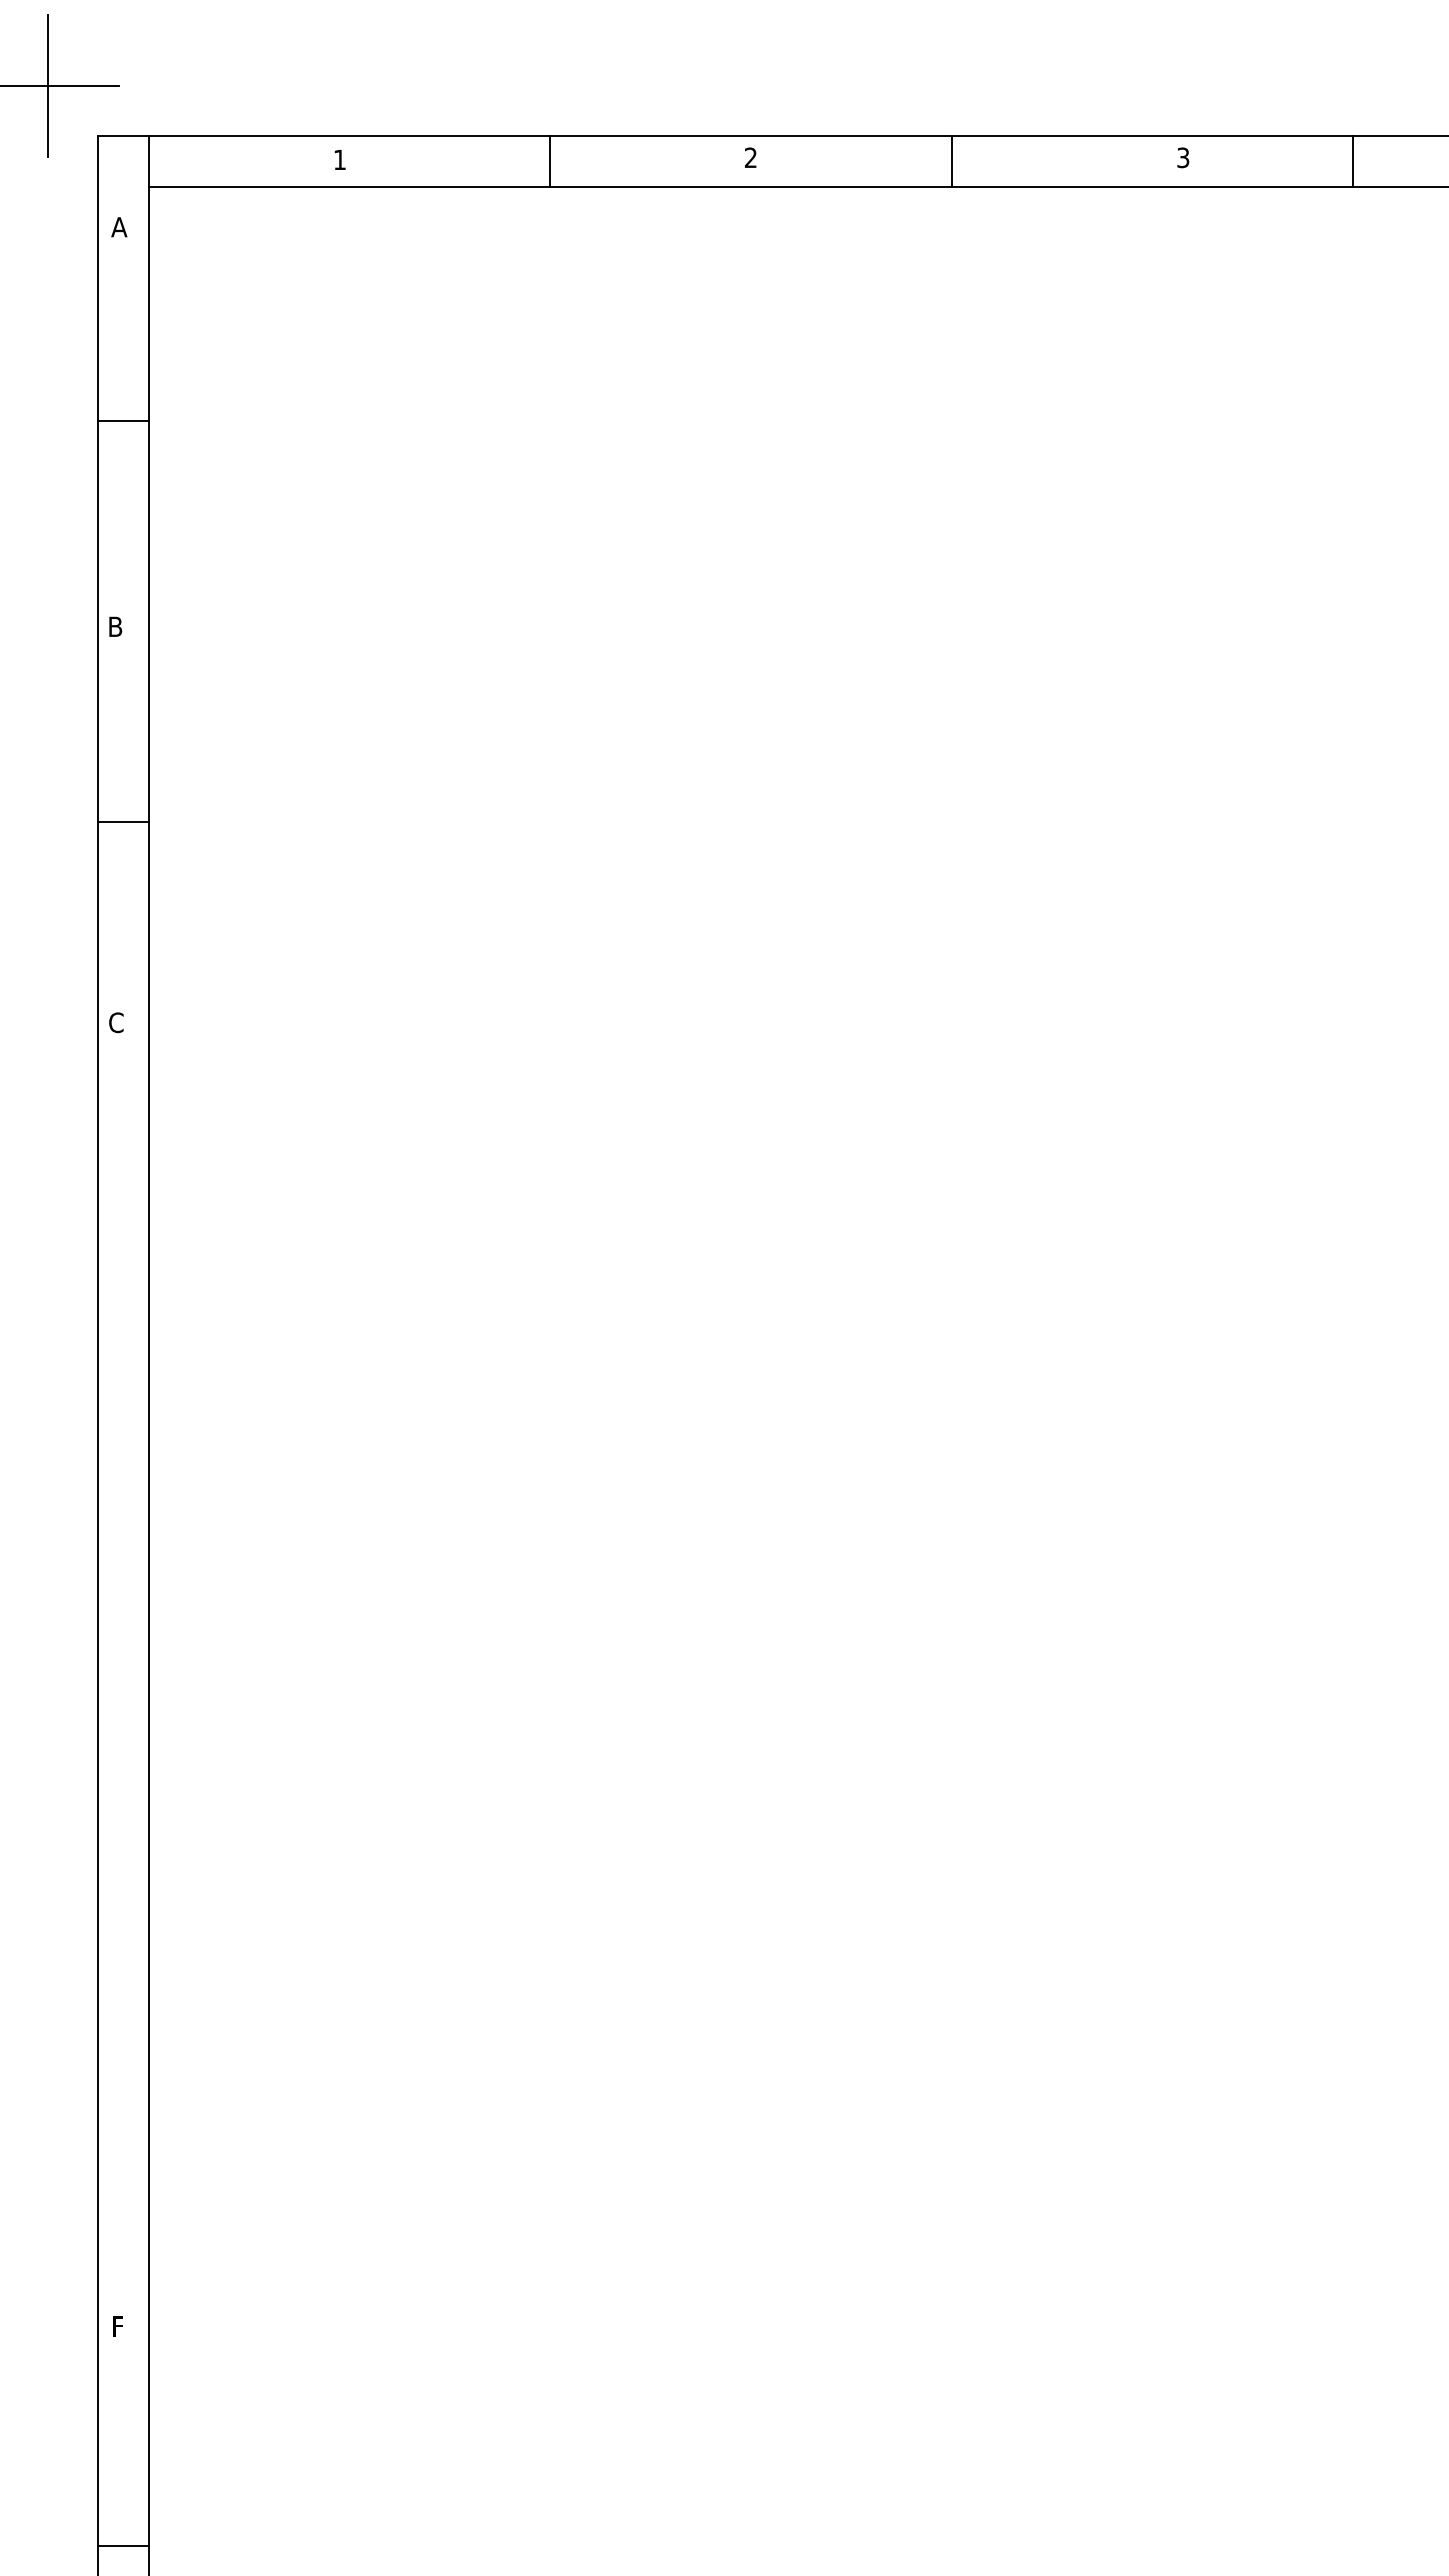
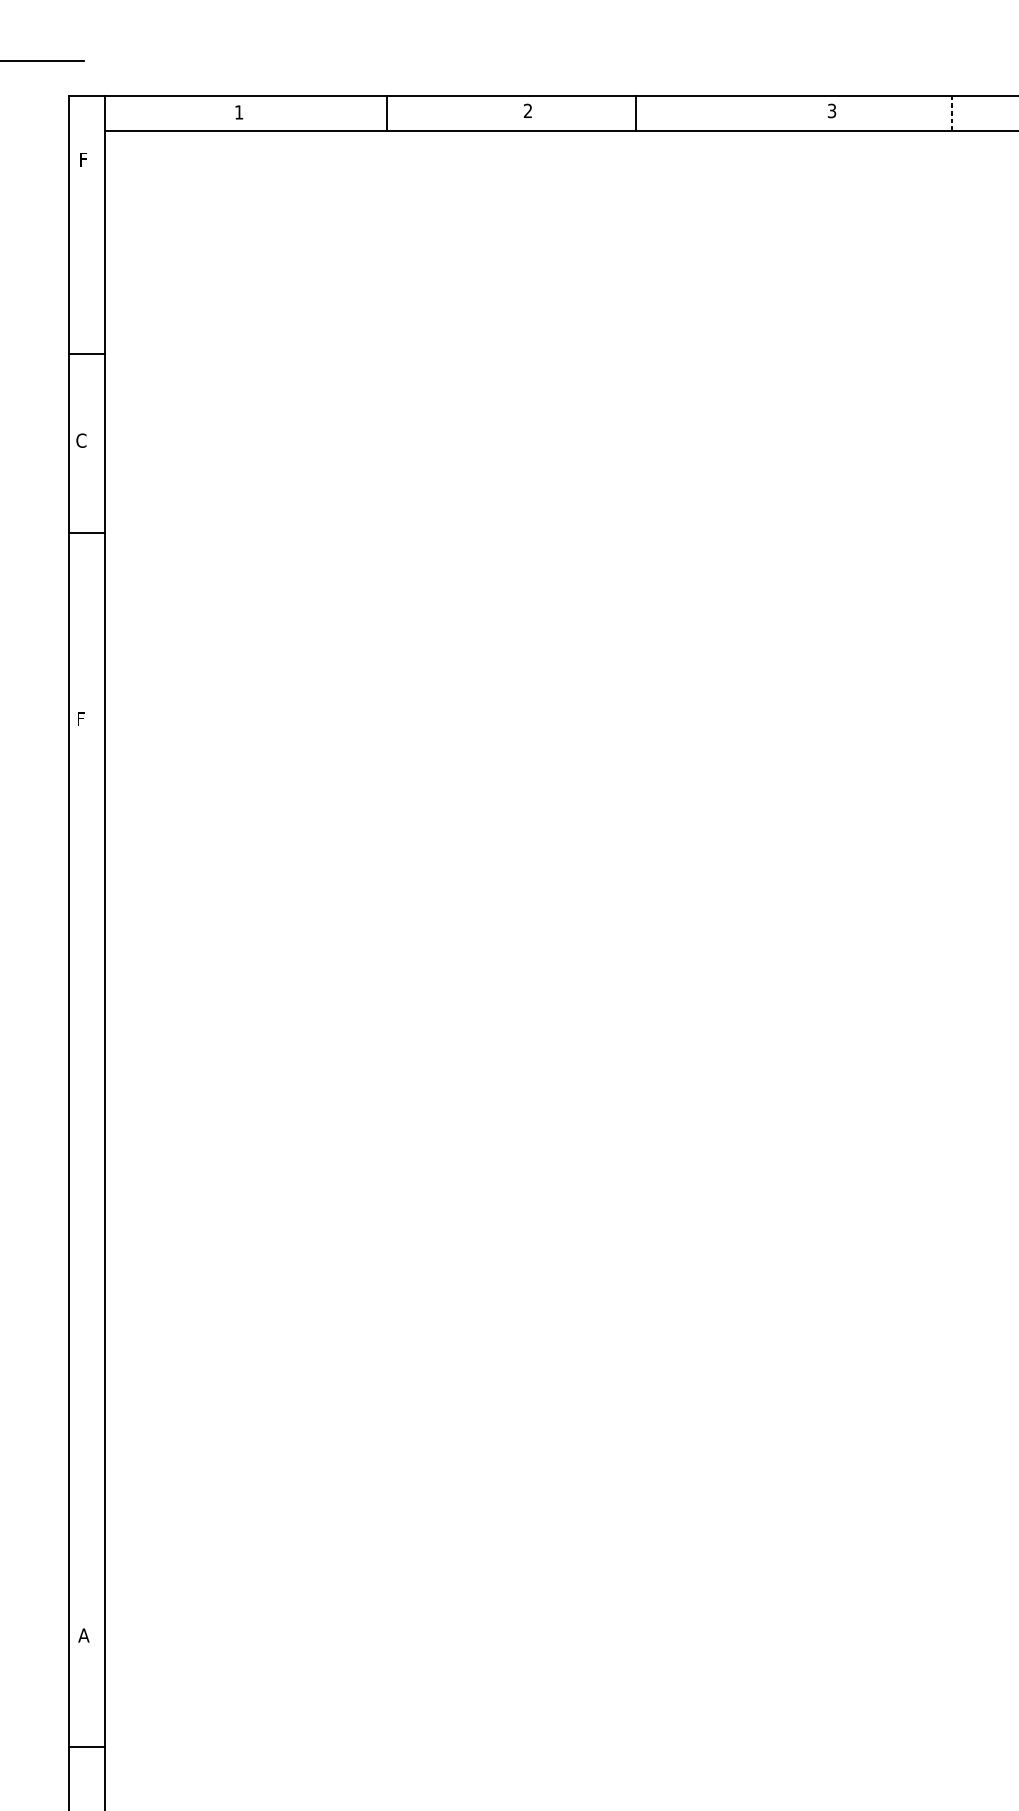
line: (48, 86) -> (34, 60), removed
line: (1353, 160) -> (951, 112), solid -> dashed
line: (951, 161) -> (635, 113), moved
text: (119, 227) -> (84, 159), A -> F
line: (123, 420) -> (86, 353), moved
text: (115, 626) -> (81, 440), B -> C
line: (123, 822) -> (86, 532), moved
text: (116, 1022) -> (82, 718), C -> F
text: (119, 2326) -> (84, 1635), F -> A
line: (123, 2545) -> (86, 1746), moved

